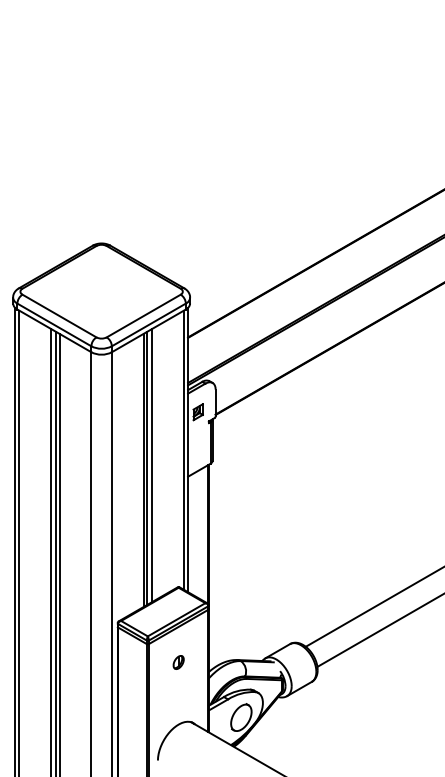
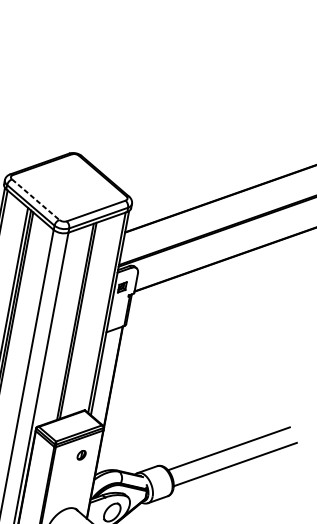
line: (59, 316) -> (35, 200), solid -> dashed
line: (151, 465) -> (81, 319), removed
part: (178, 662) -> (81, 455), moved

